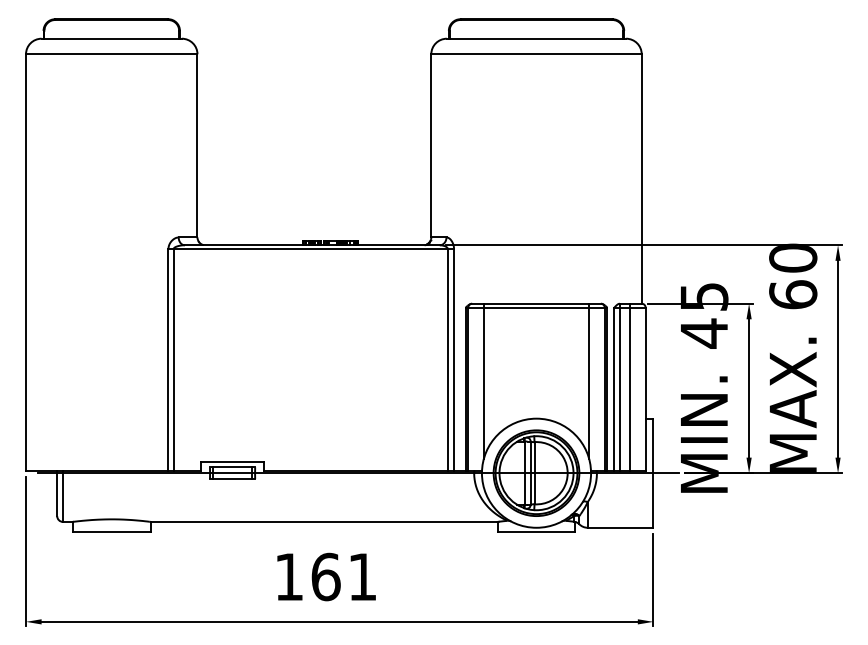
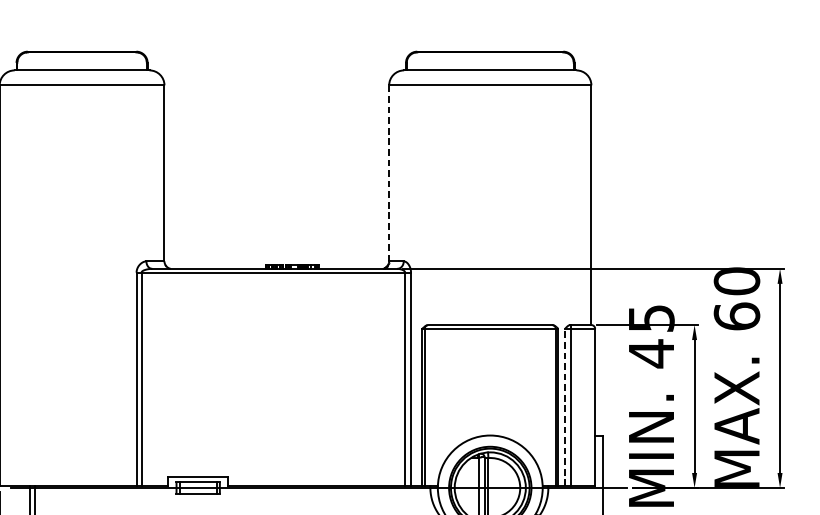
line: (431, 145) -> (389, 173), solid -> dashed
line: (483, 381) -> (439, 399), removed
line: (589, 381) -> (541, 399), removed
line: (630, 387) -> (580, 405), removed
line: (614, 389) -> (565, 407), solid -> dashed

